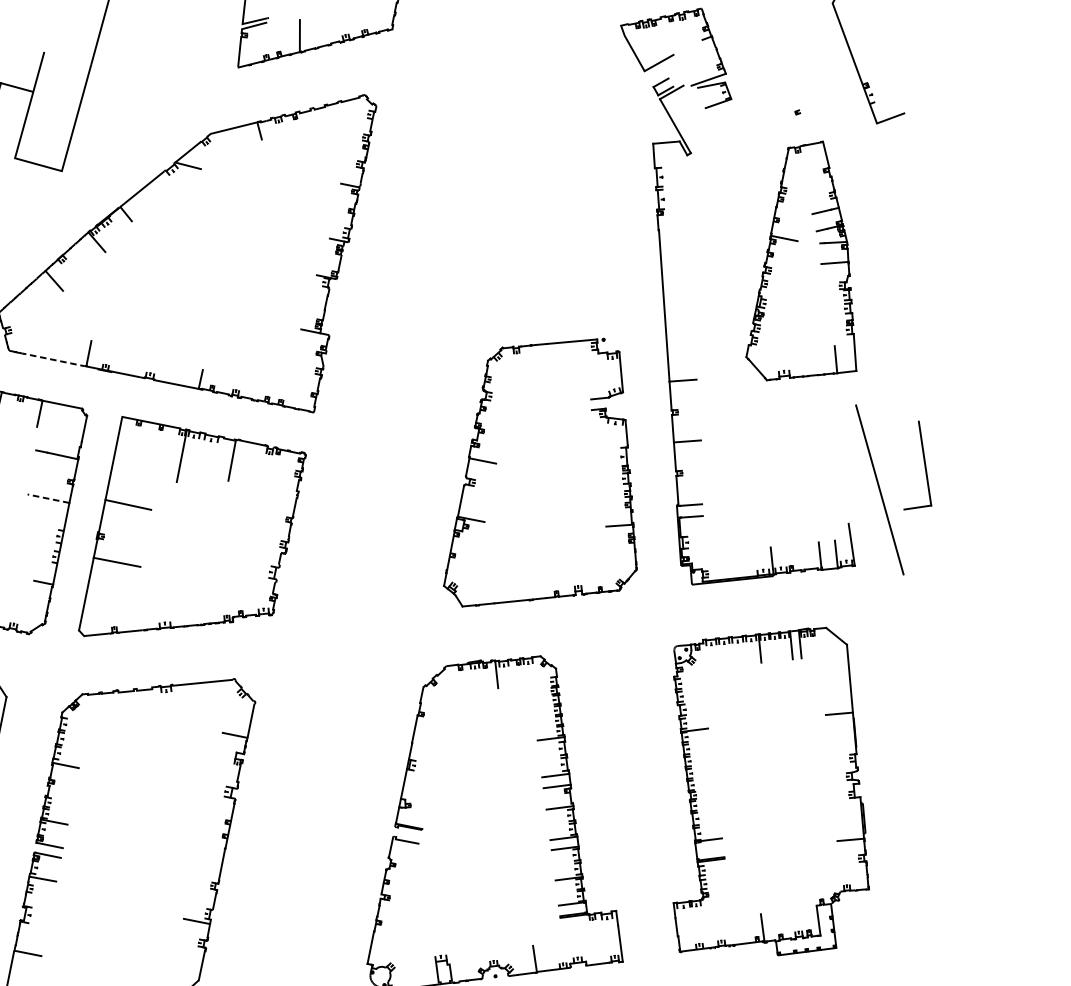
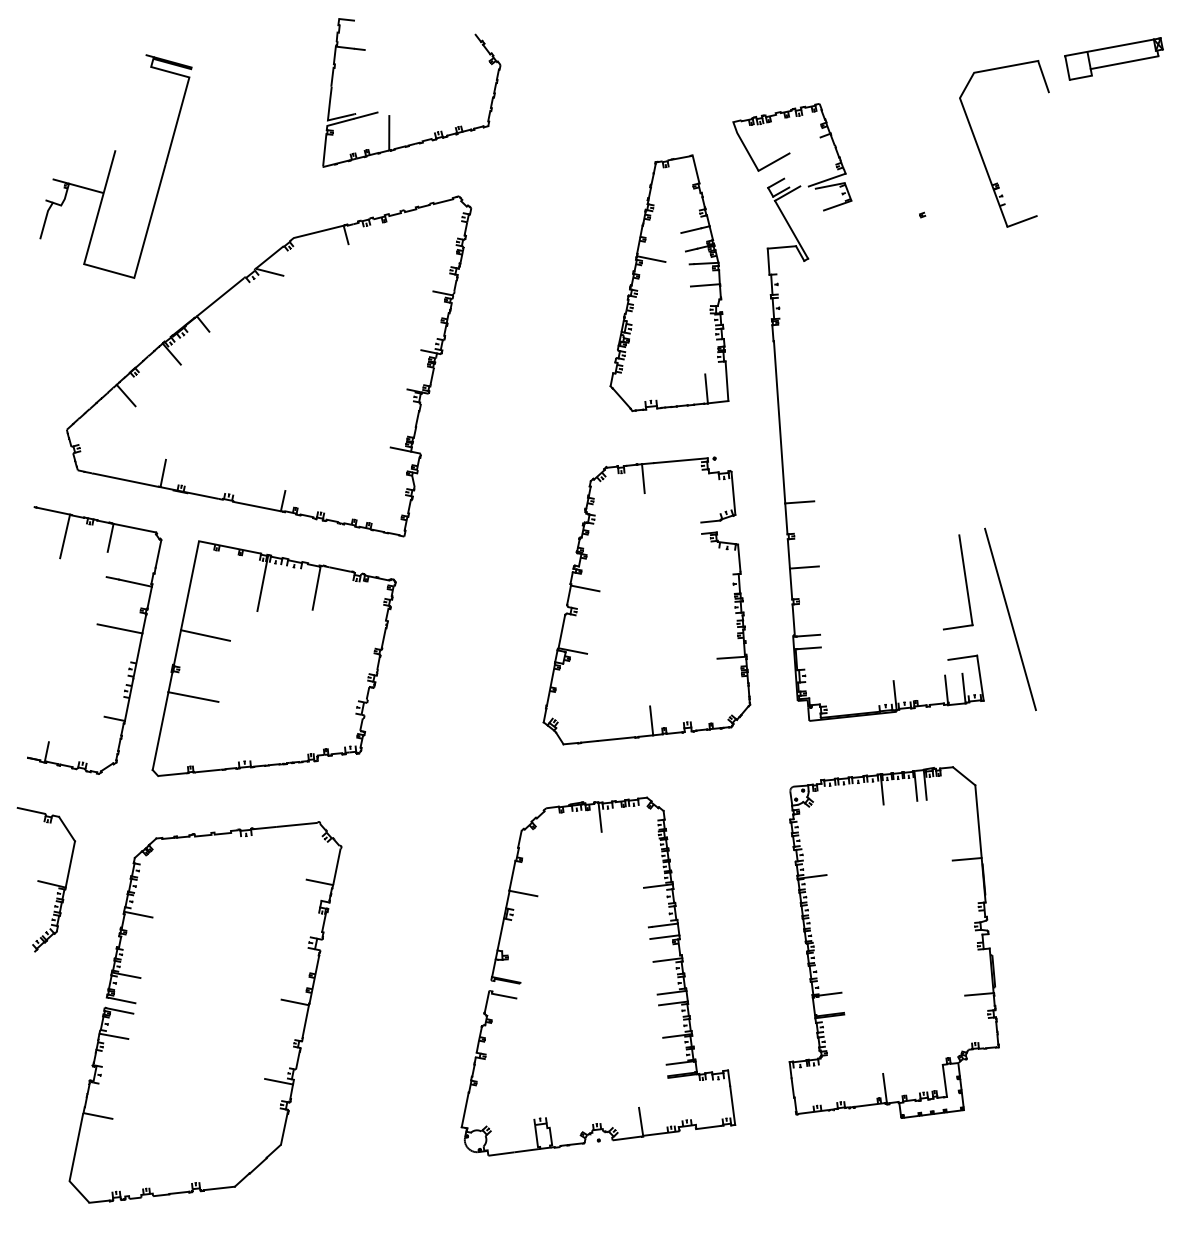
line: (277, 19) -> (365, 115), added
part: (801, 261) -> (669, 283), moved
line: (537, 358) -> (643, 478), added
line: (55, 360) -> (127, 480), dashed -> solid
part: (924, 465) -> (965, 582), moved
line: (49, 498) -> (120, 628), dashed -> solid
line: (835, 525) -> (962, 657), added
line: (544, 584) -> (651, 720), added
line: (425, 745) -> (523, 893), added
line: (211, 847) -> (294, 1002), added

